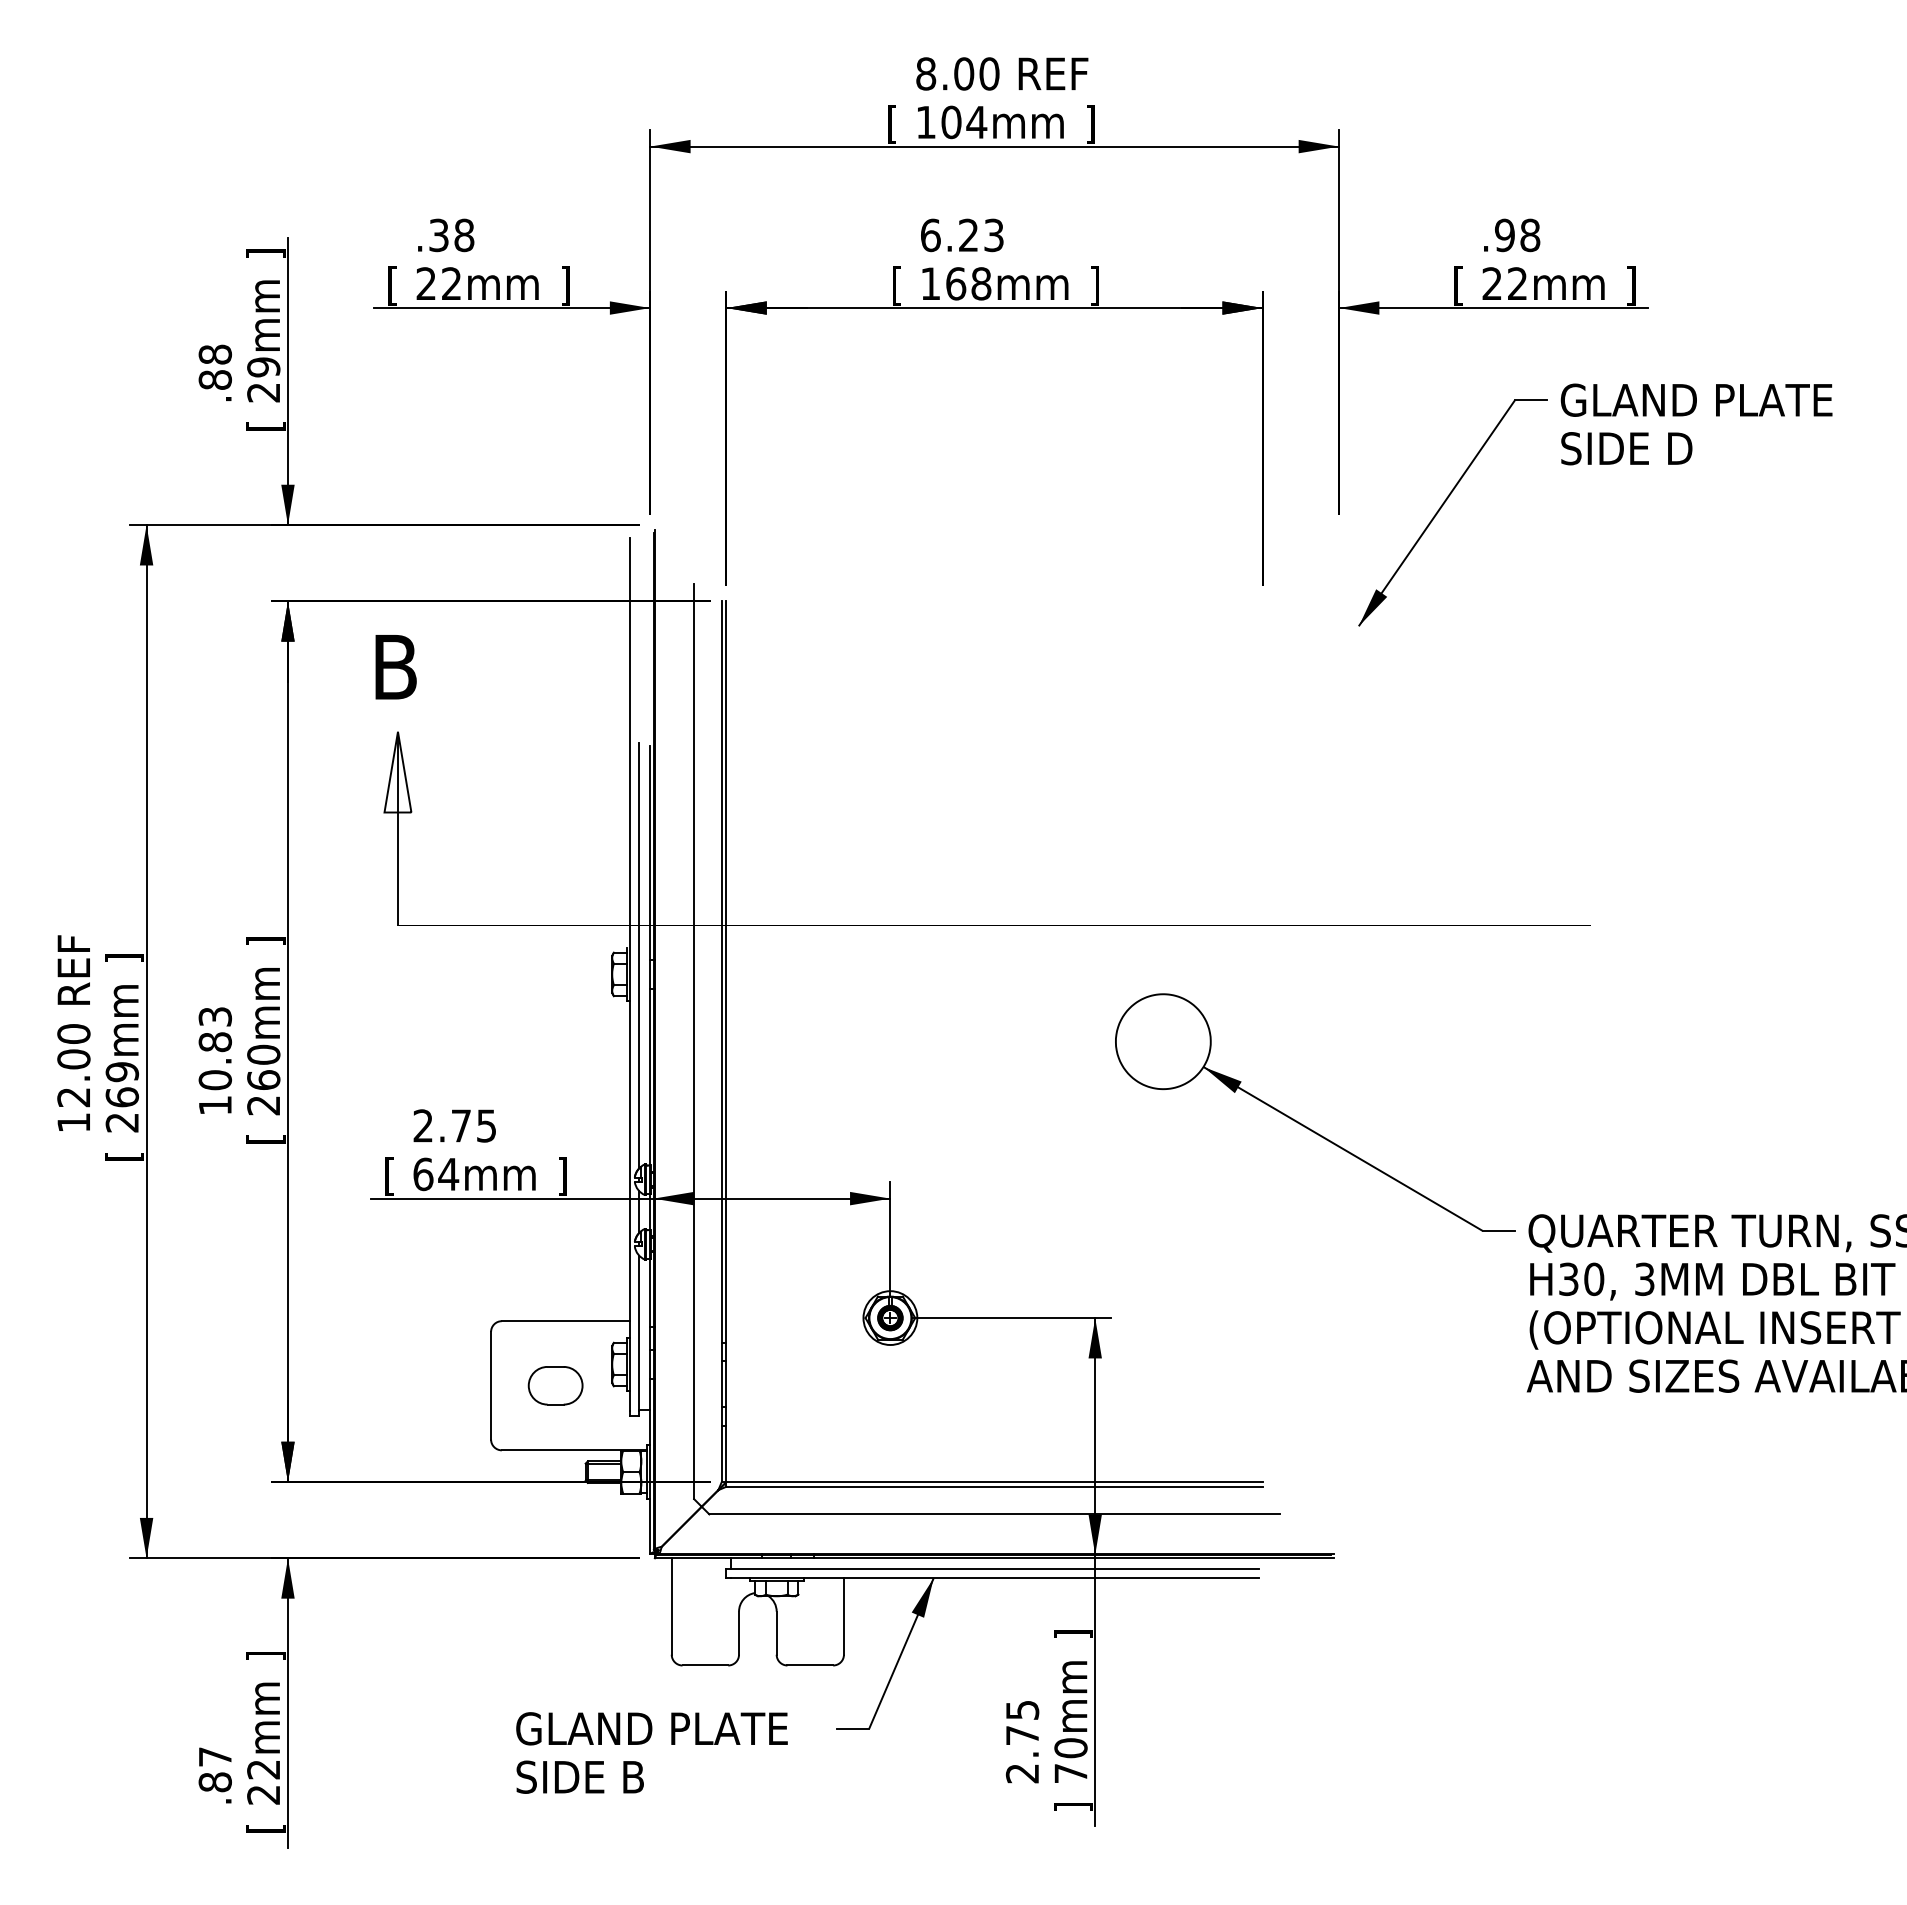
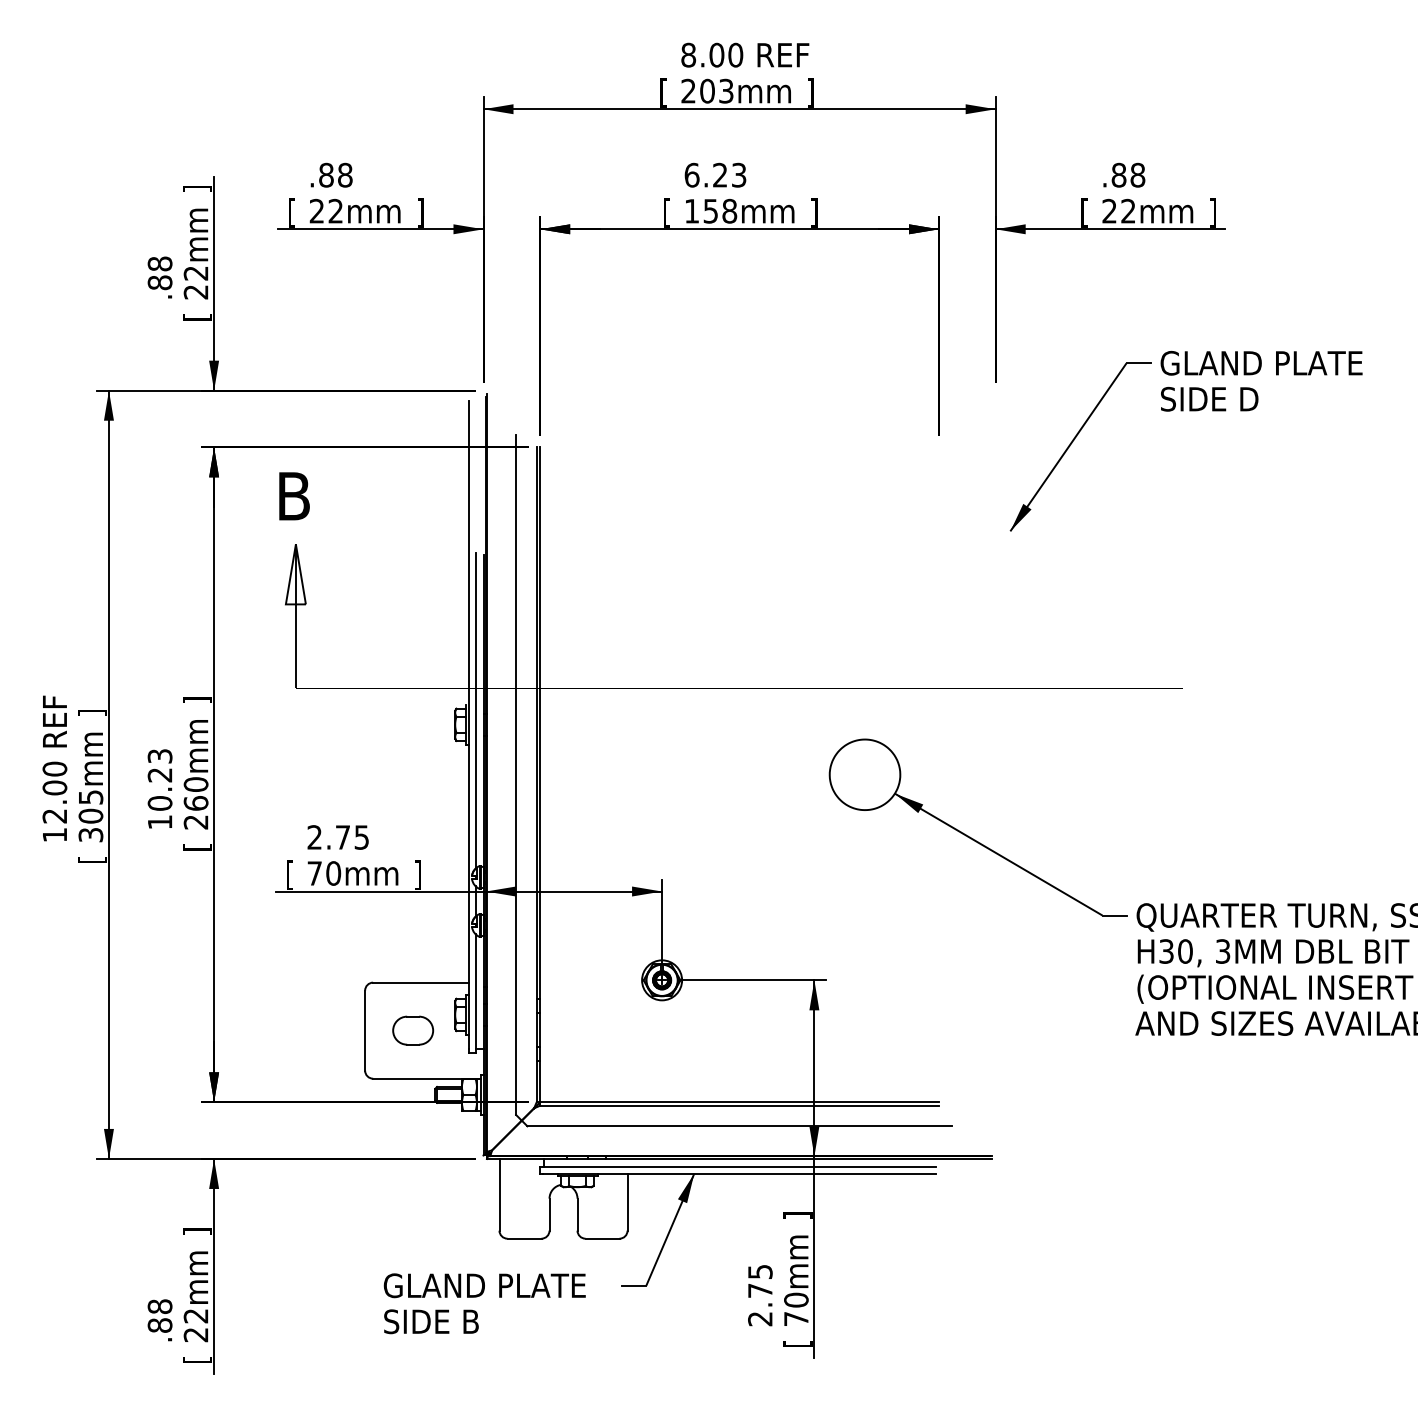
text: (951, 122) -> (707, 91), 104mm -> 203mm
text: (438, 235) -> (326, 175), .38 -> .88
text: (1504, 235) -> (1118, 175), .98 -> .88
text: (956, 283) -> (711, 211), 168mm -> 158mm
text: (263, 367) -> (195, 273), 29mm -> 22mm
part: (1591, 464) -> (1183, 411), moved
text: (215, 1042) -> (160, 775), 10.83 -> 10.23
text: (122, 1097) -> (91, 816), 269mm -> 305mm
text: (436, 1174) -> (324, 873), 64mm -> 70mm
text: (214, 1756) -> (159, 1306), .87 -> .88
text: (1073, 1807) -> (798, 1344), ] -> [

